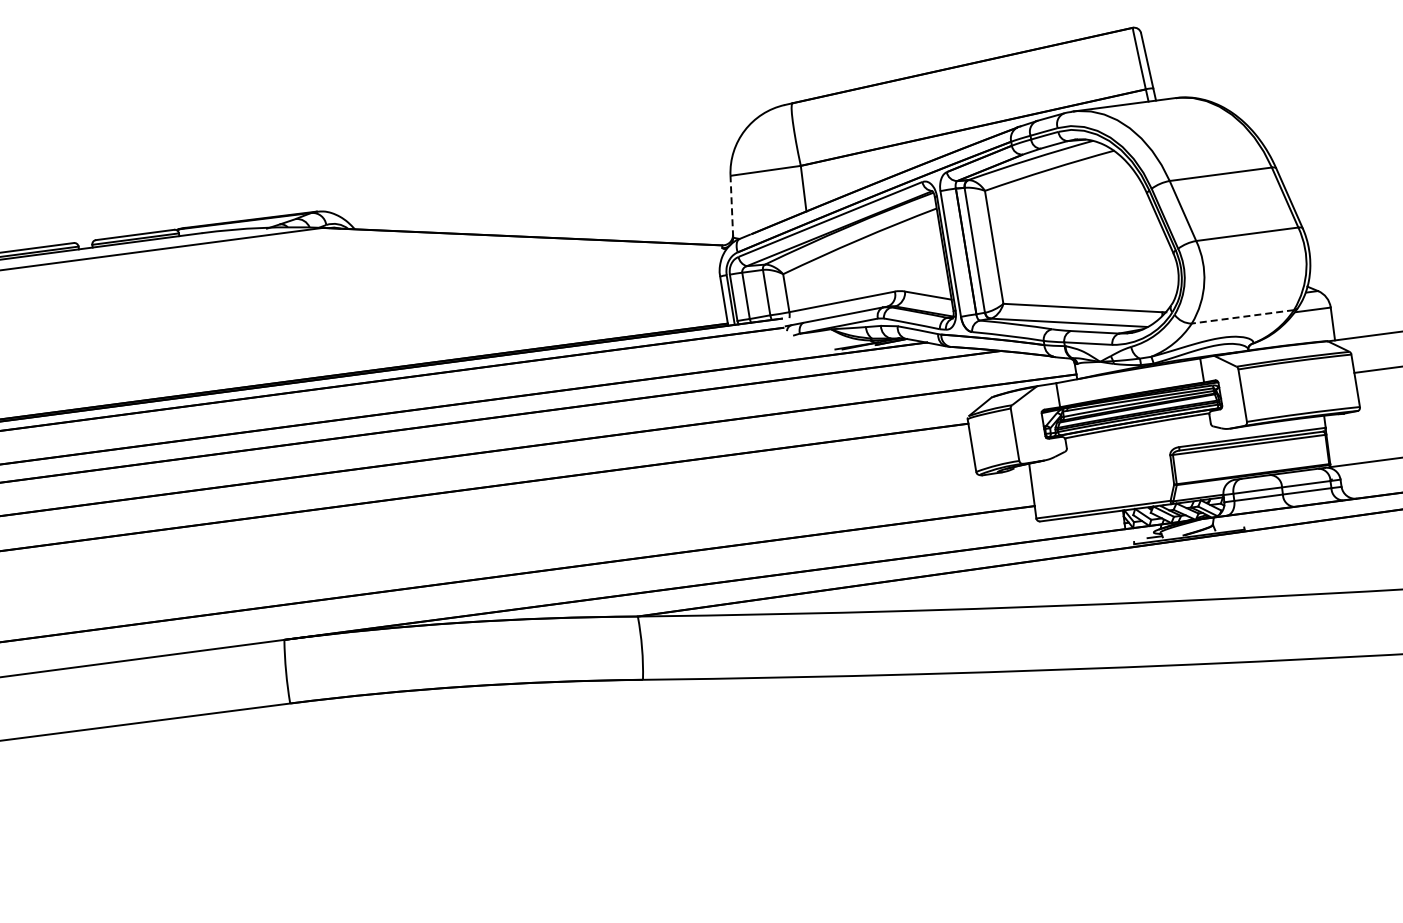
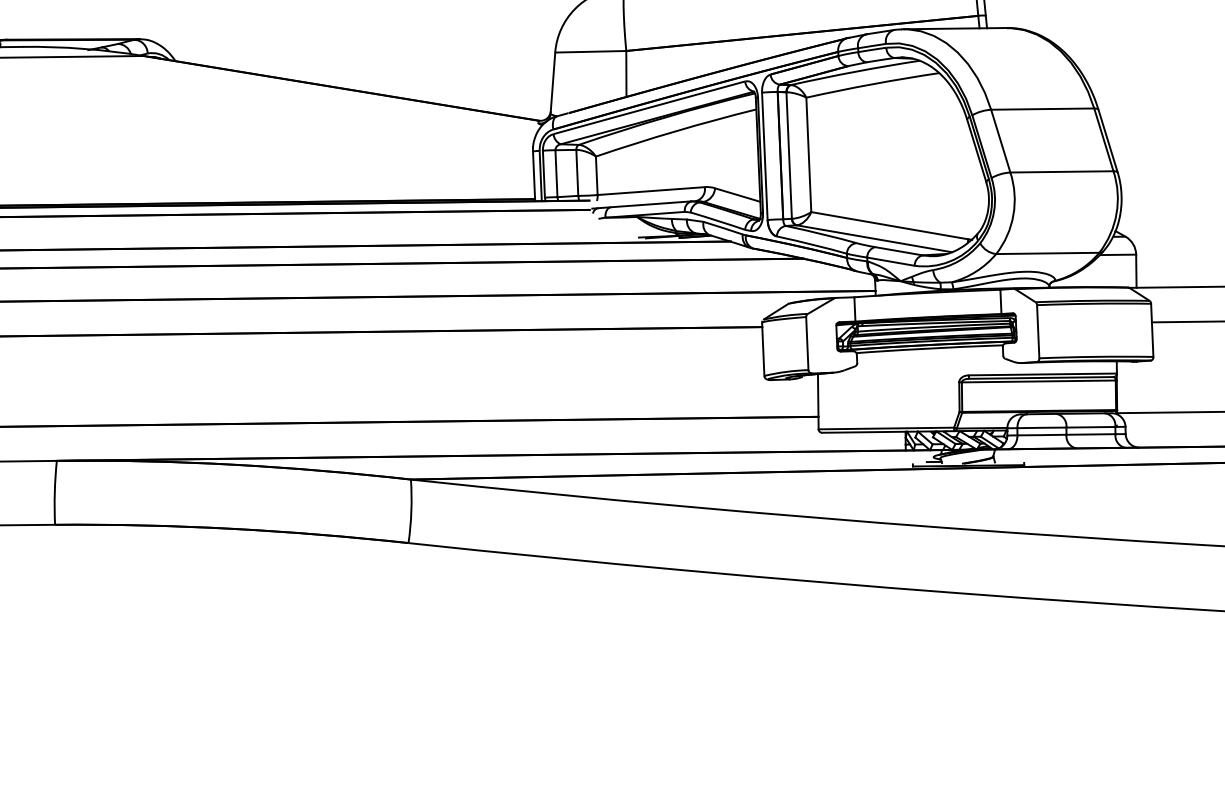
line: (731, 206) -> (552, 83), dashed -> solid
line: (1242, 316) -> (1047, 253), dashed -> solid

